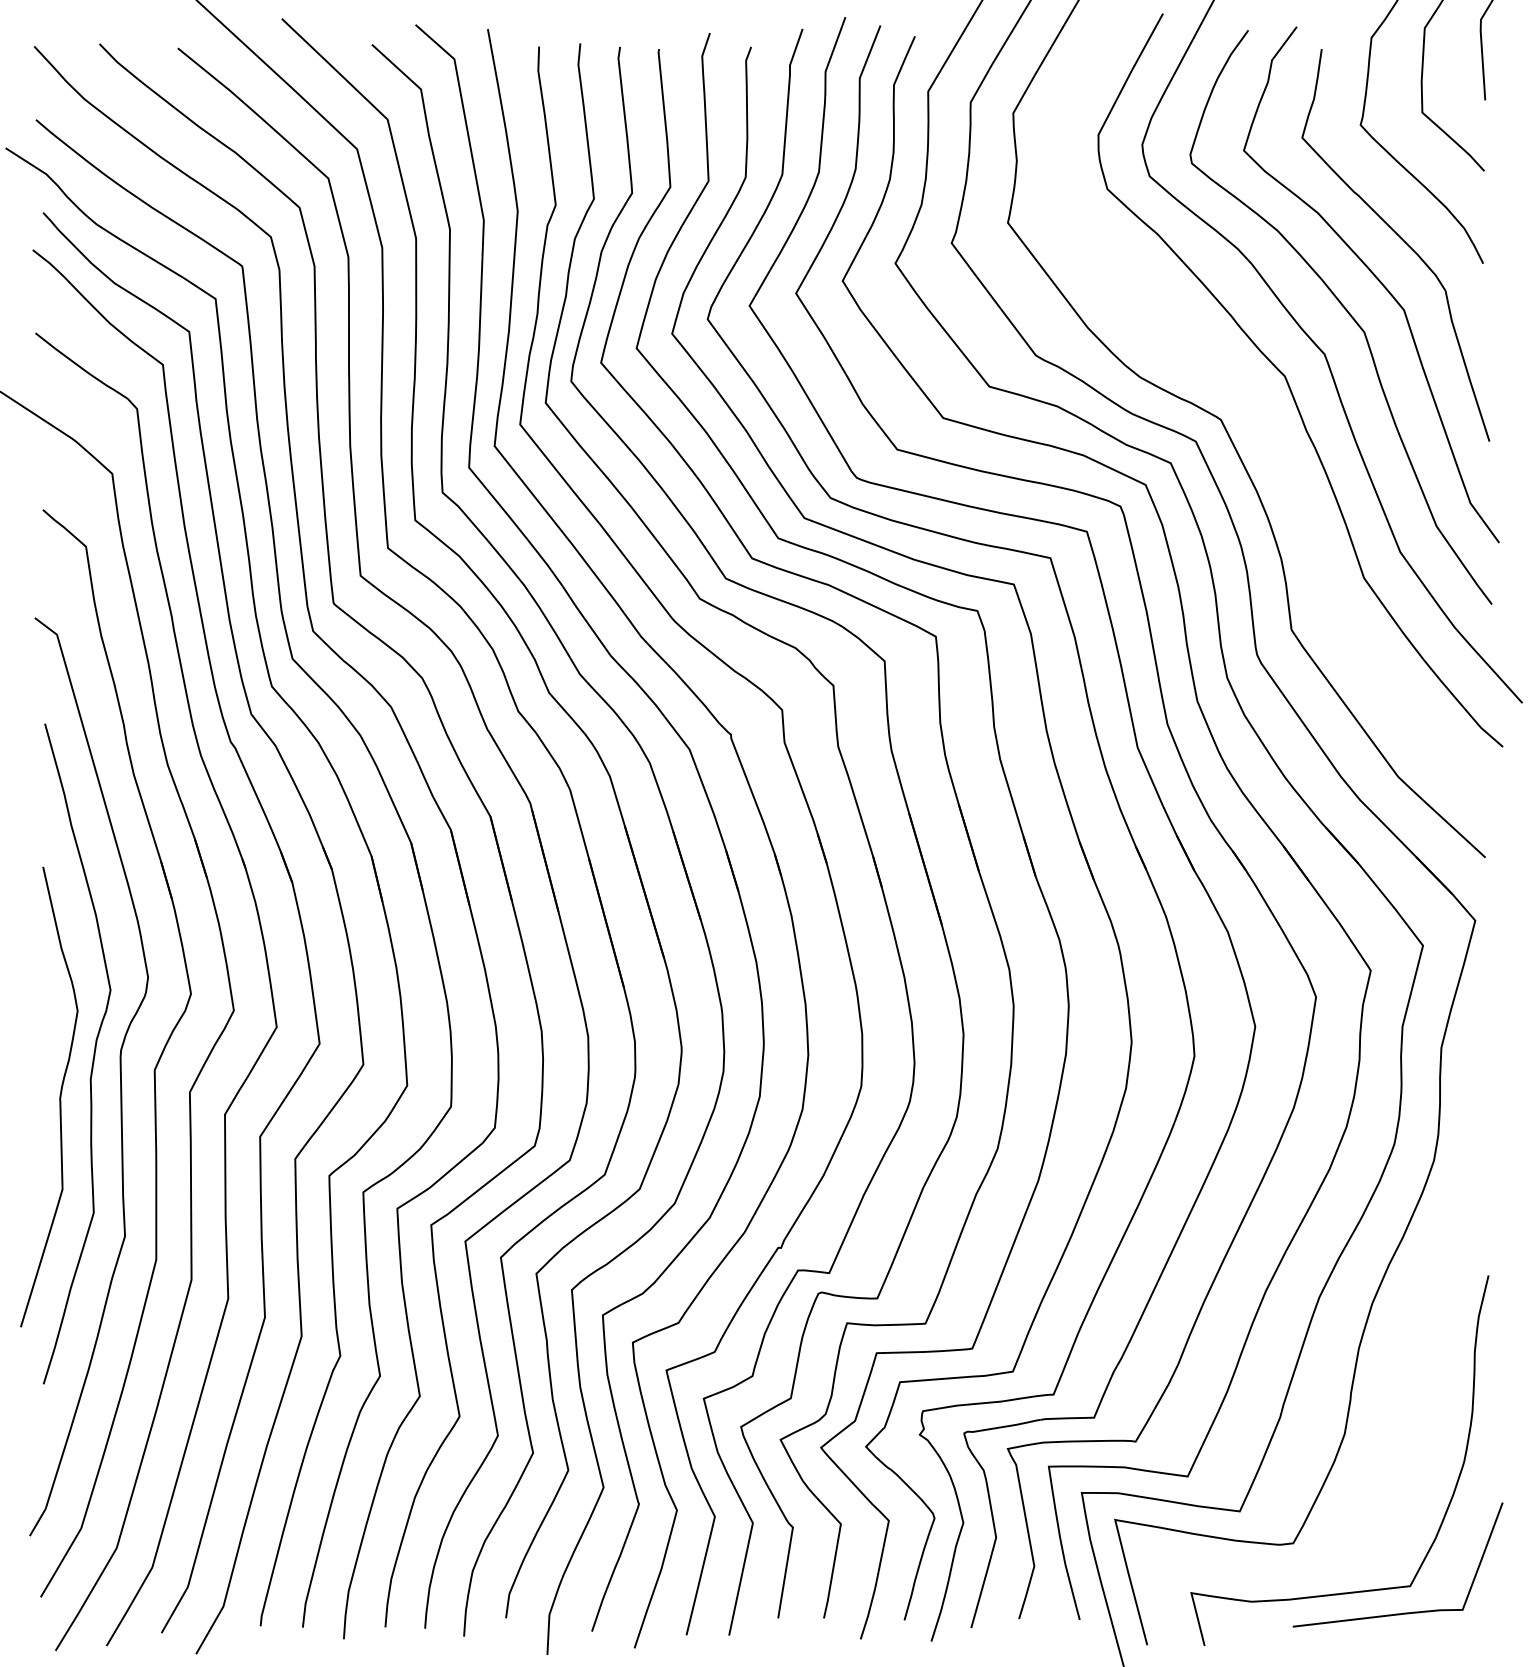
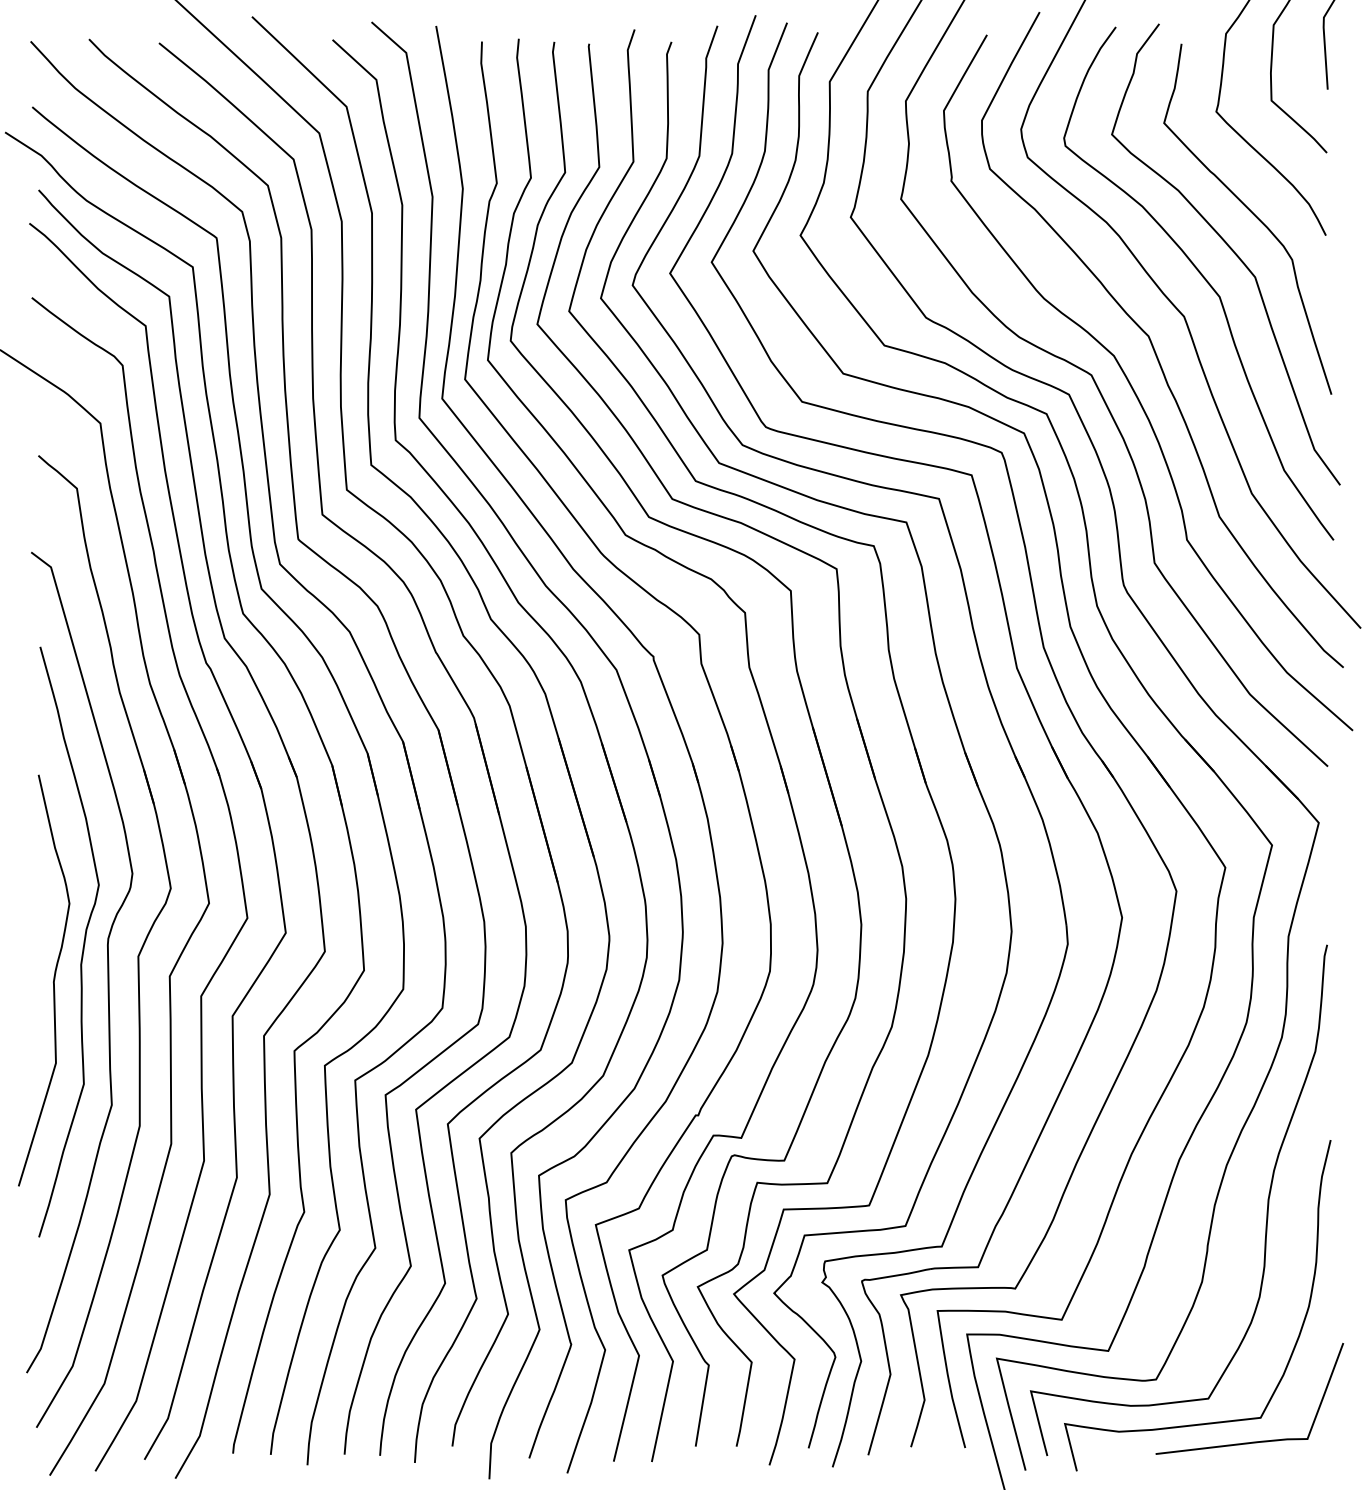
curve: (1269, 435) -> (1134, 389), added
curve: (1416, 1354) -> (1266, 1210), added

